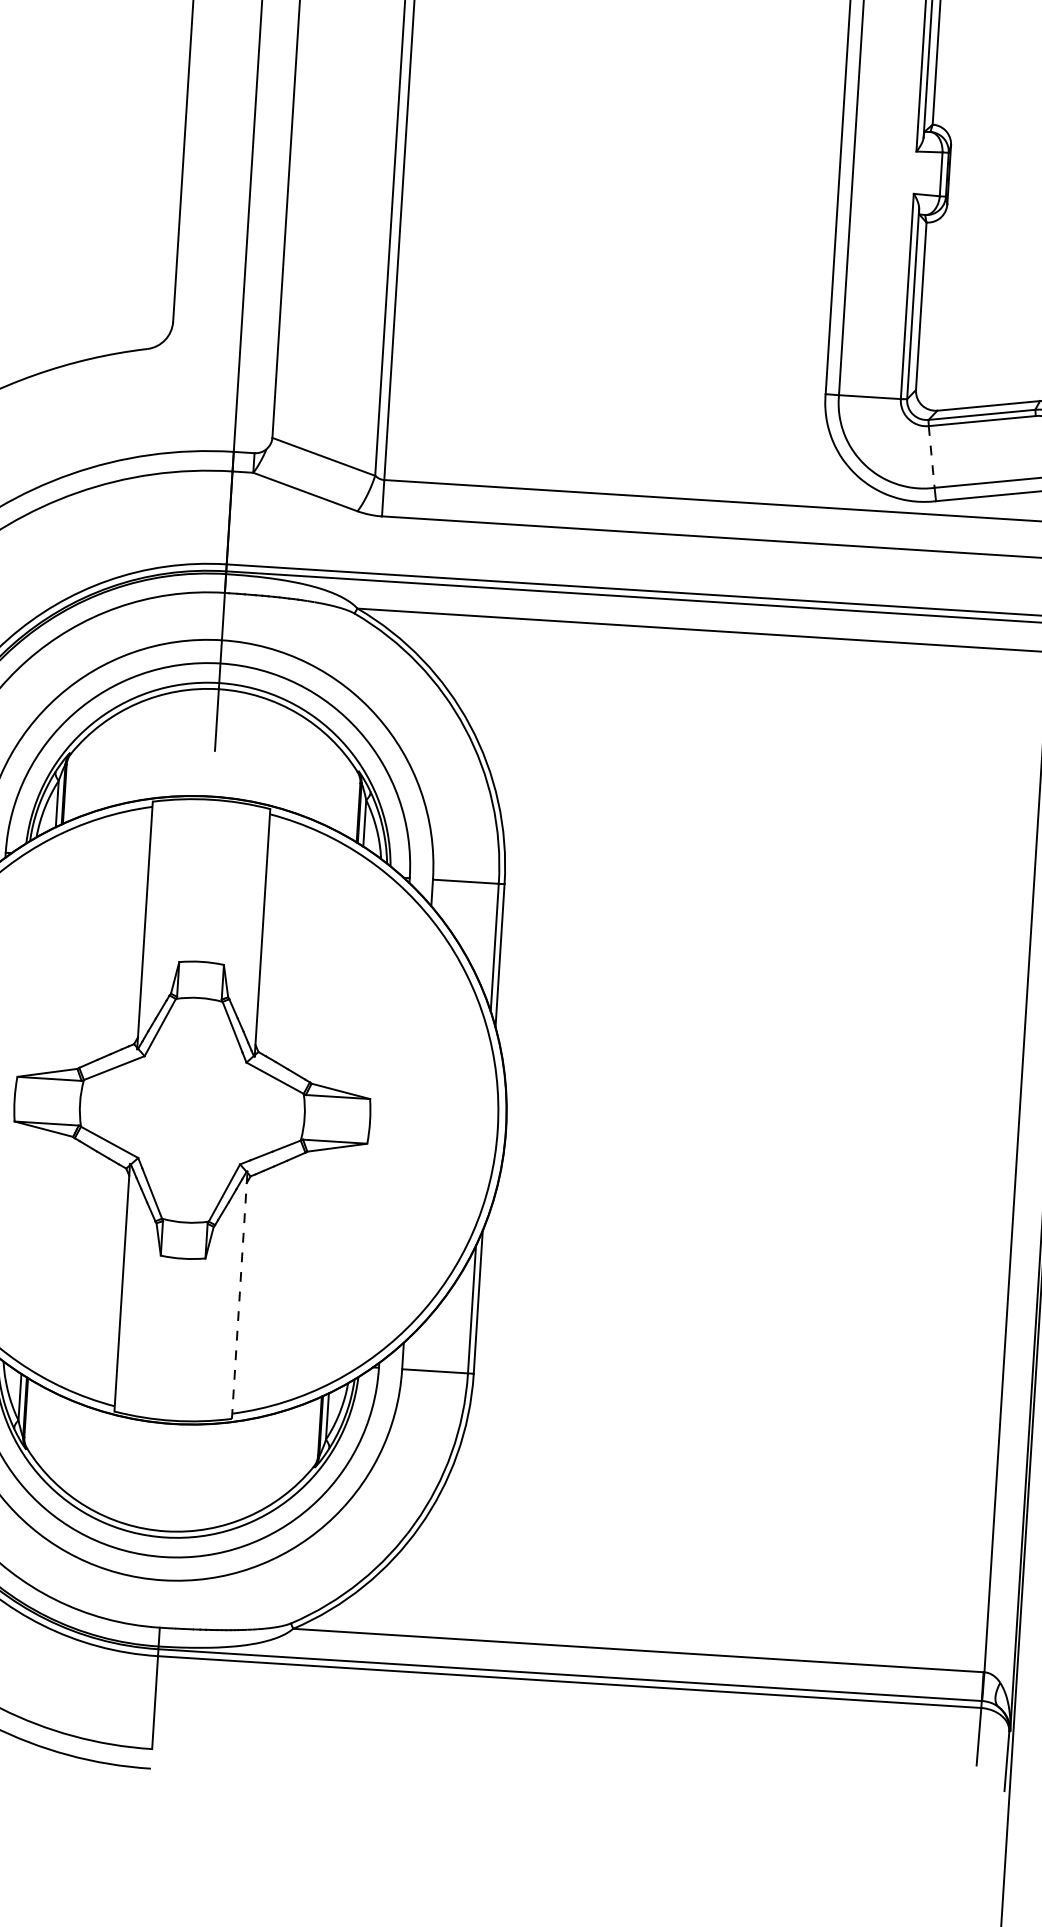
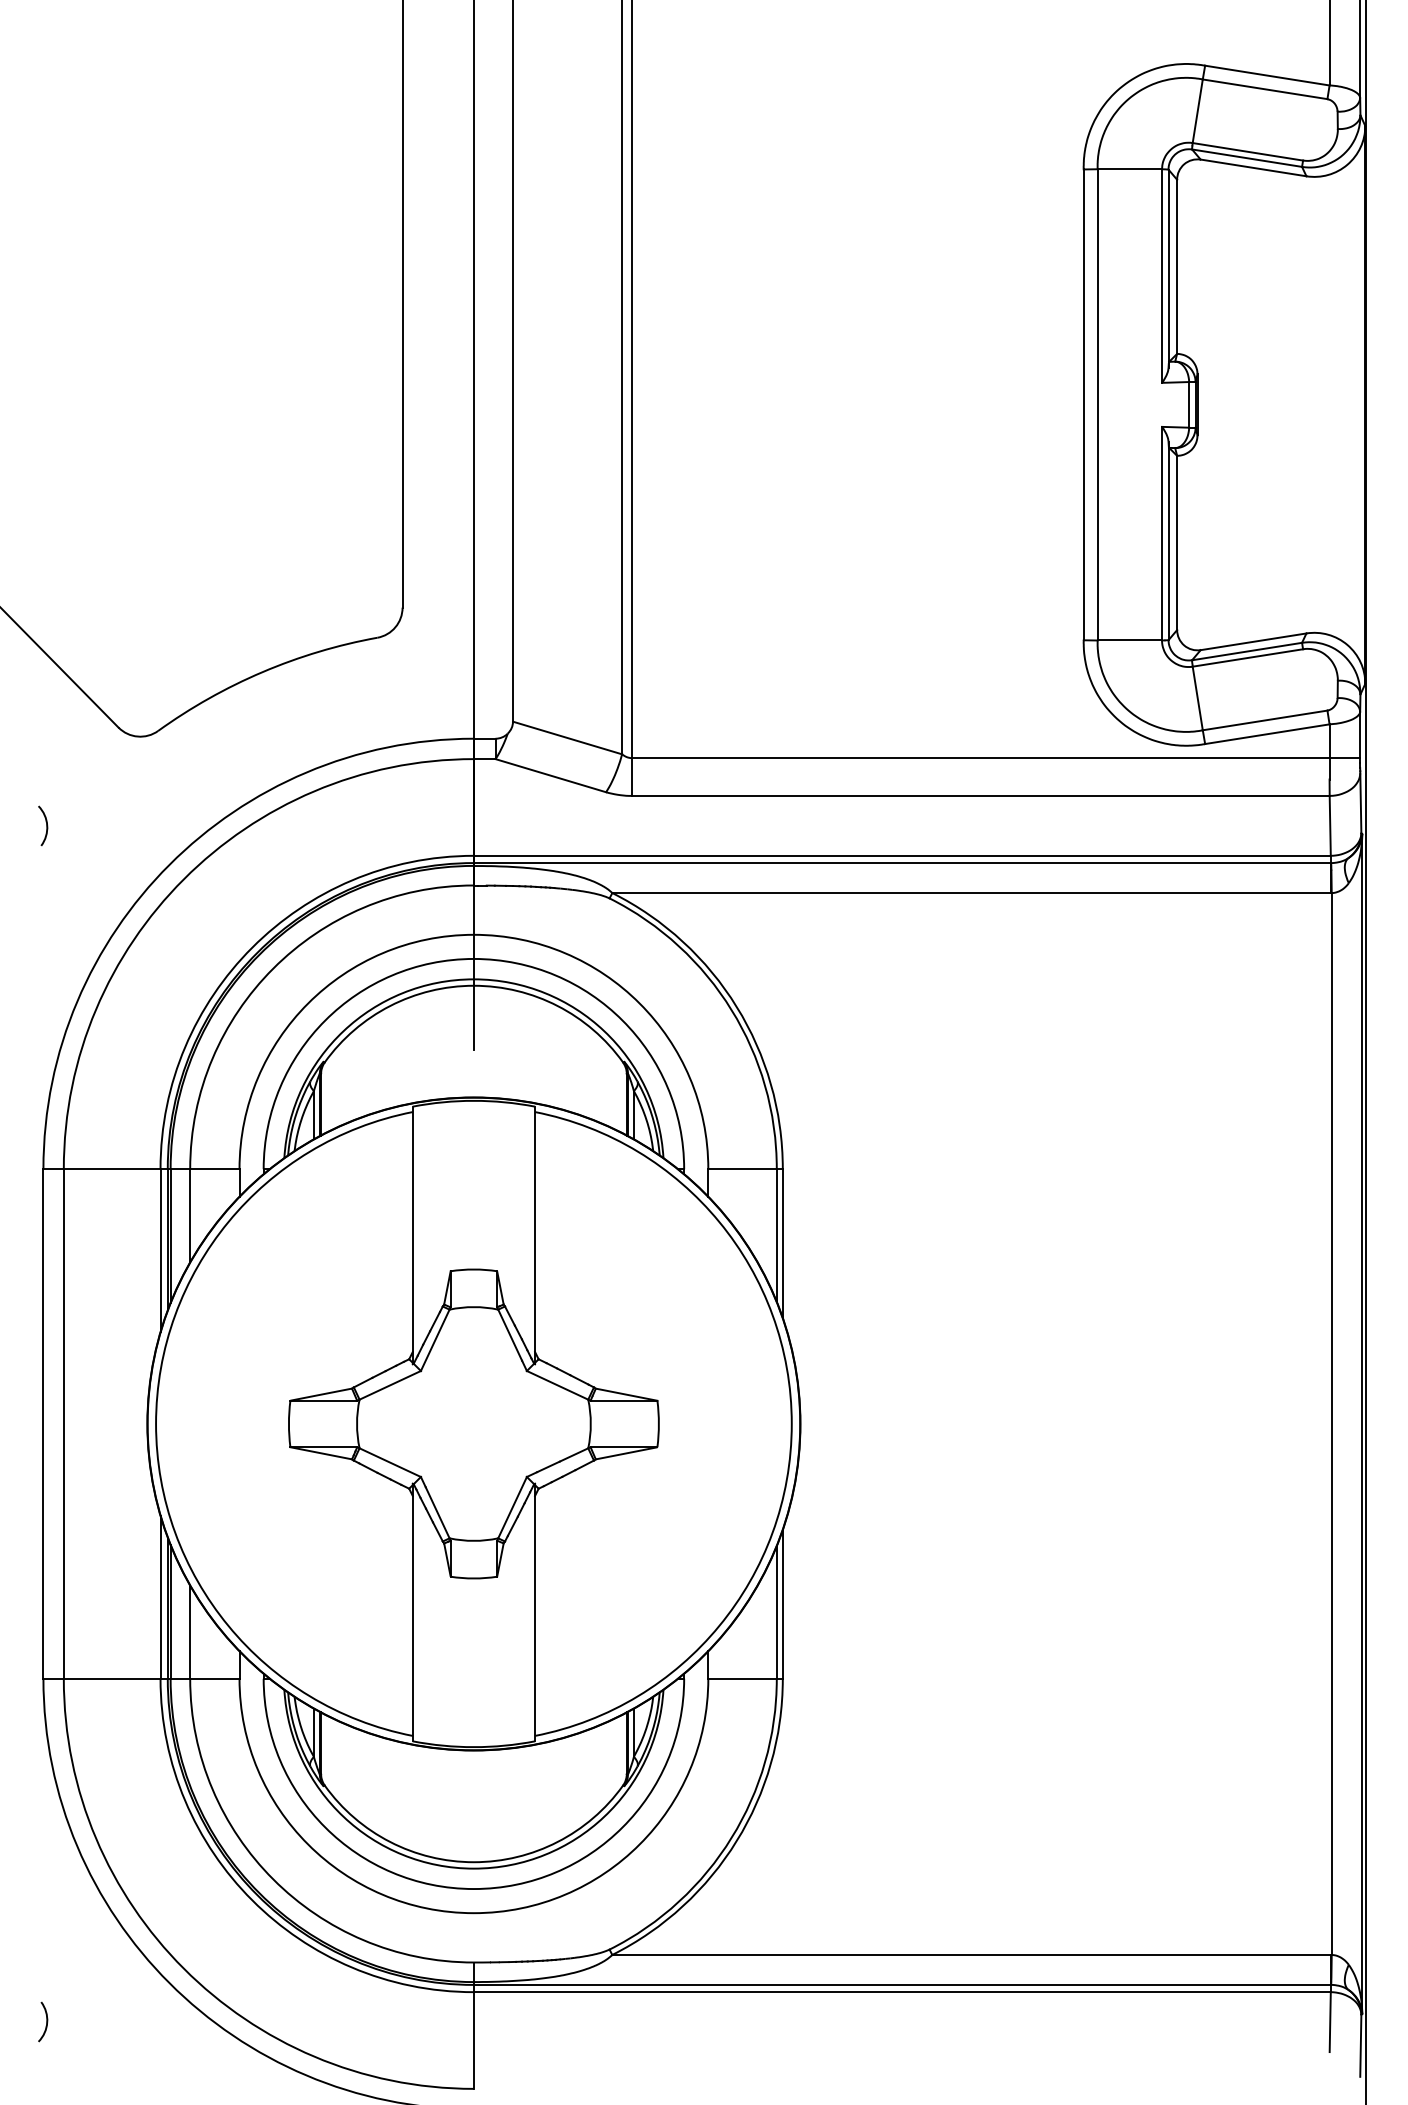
line: (931, 456) -> (1197, 698), dashed -> solid
line: (240, 1295) -> (535, 1612), dashed -> solid

